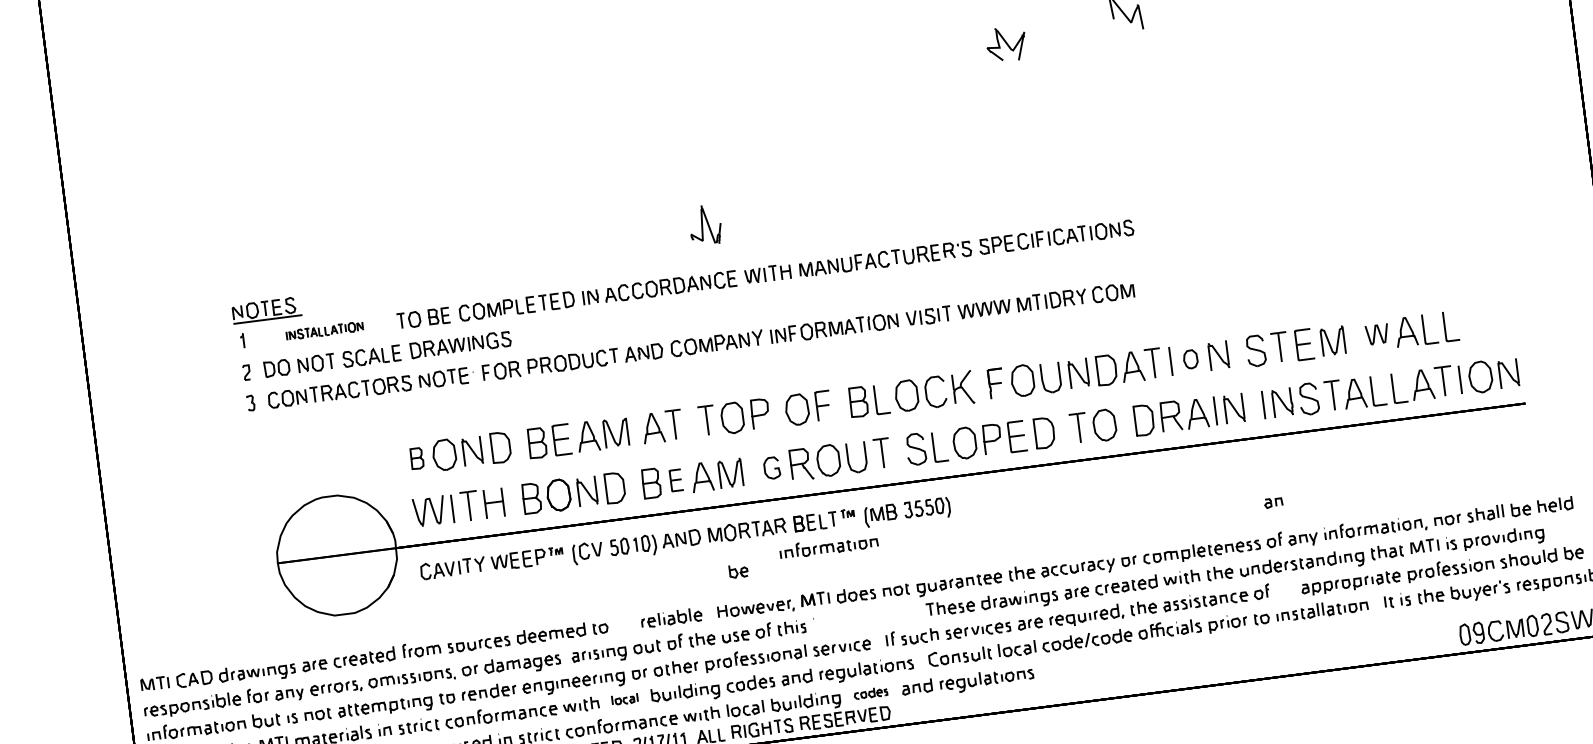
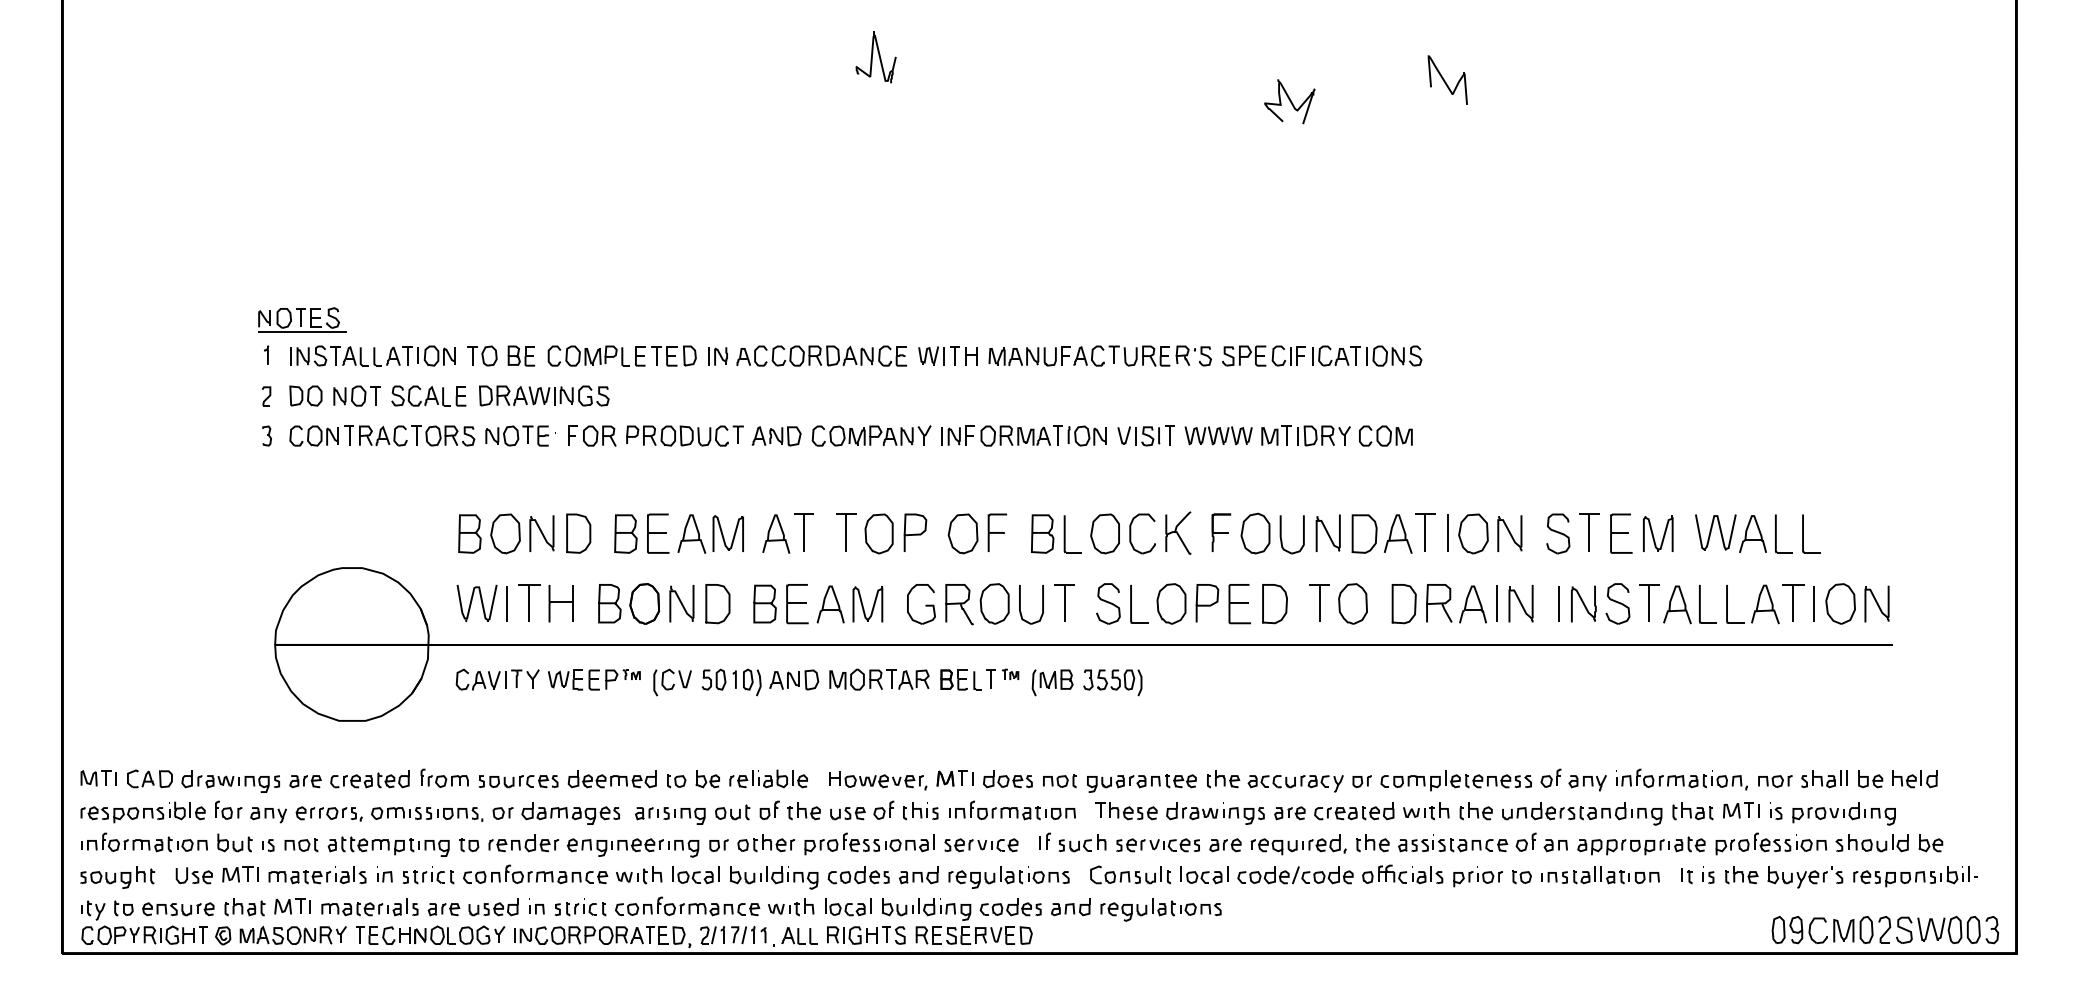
part: (704, 225) -> (875, 57), moved
part: (324, 330) -> (372, 355), size x1.67
part: (1377, 334) -> (1715, 532), size x1.43
part: (1190, 359) -> (1473, 533), size x1.67
part: (416, 458) -> (469, 533), size x1.43
part: (772, 468) -> (921, 604), size x1.43
part: (676, 480) -> (797, 604), size x1.43
part: (1273, 502) -> (1555, 845), moved
part: (829, 546) -> (1012, 810), moved
part: (738, 571) -> (707, 779), moved
part: (870, 693) -> (1010, 907), size x1.43
part: (624, 699) -> (695, 875), size x1.43

